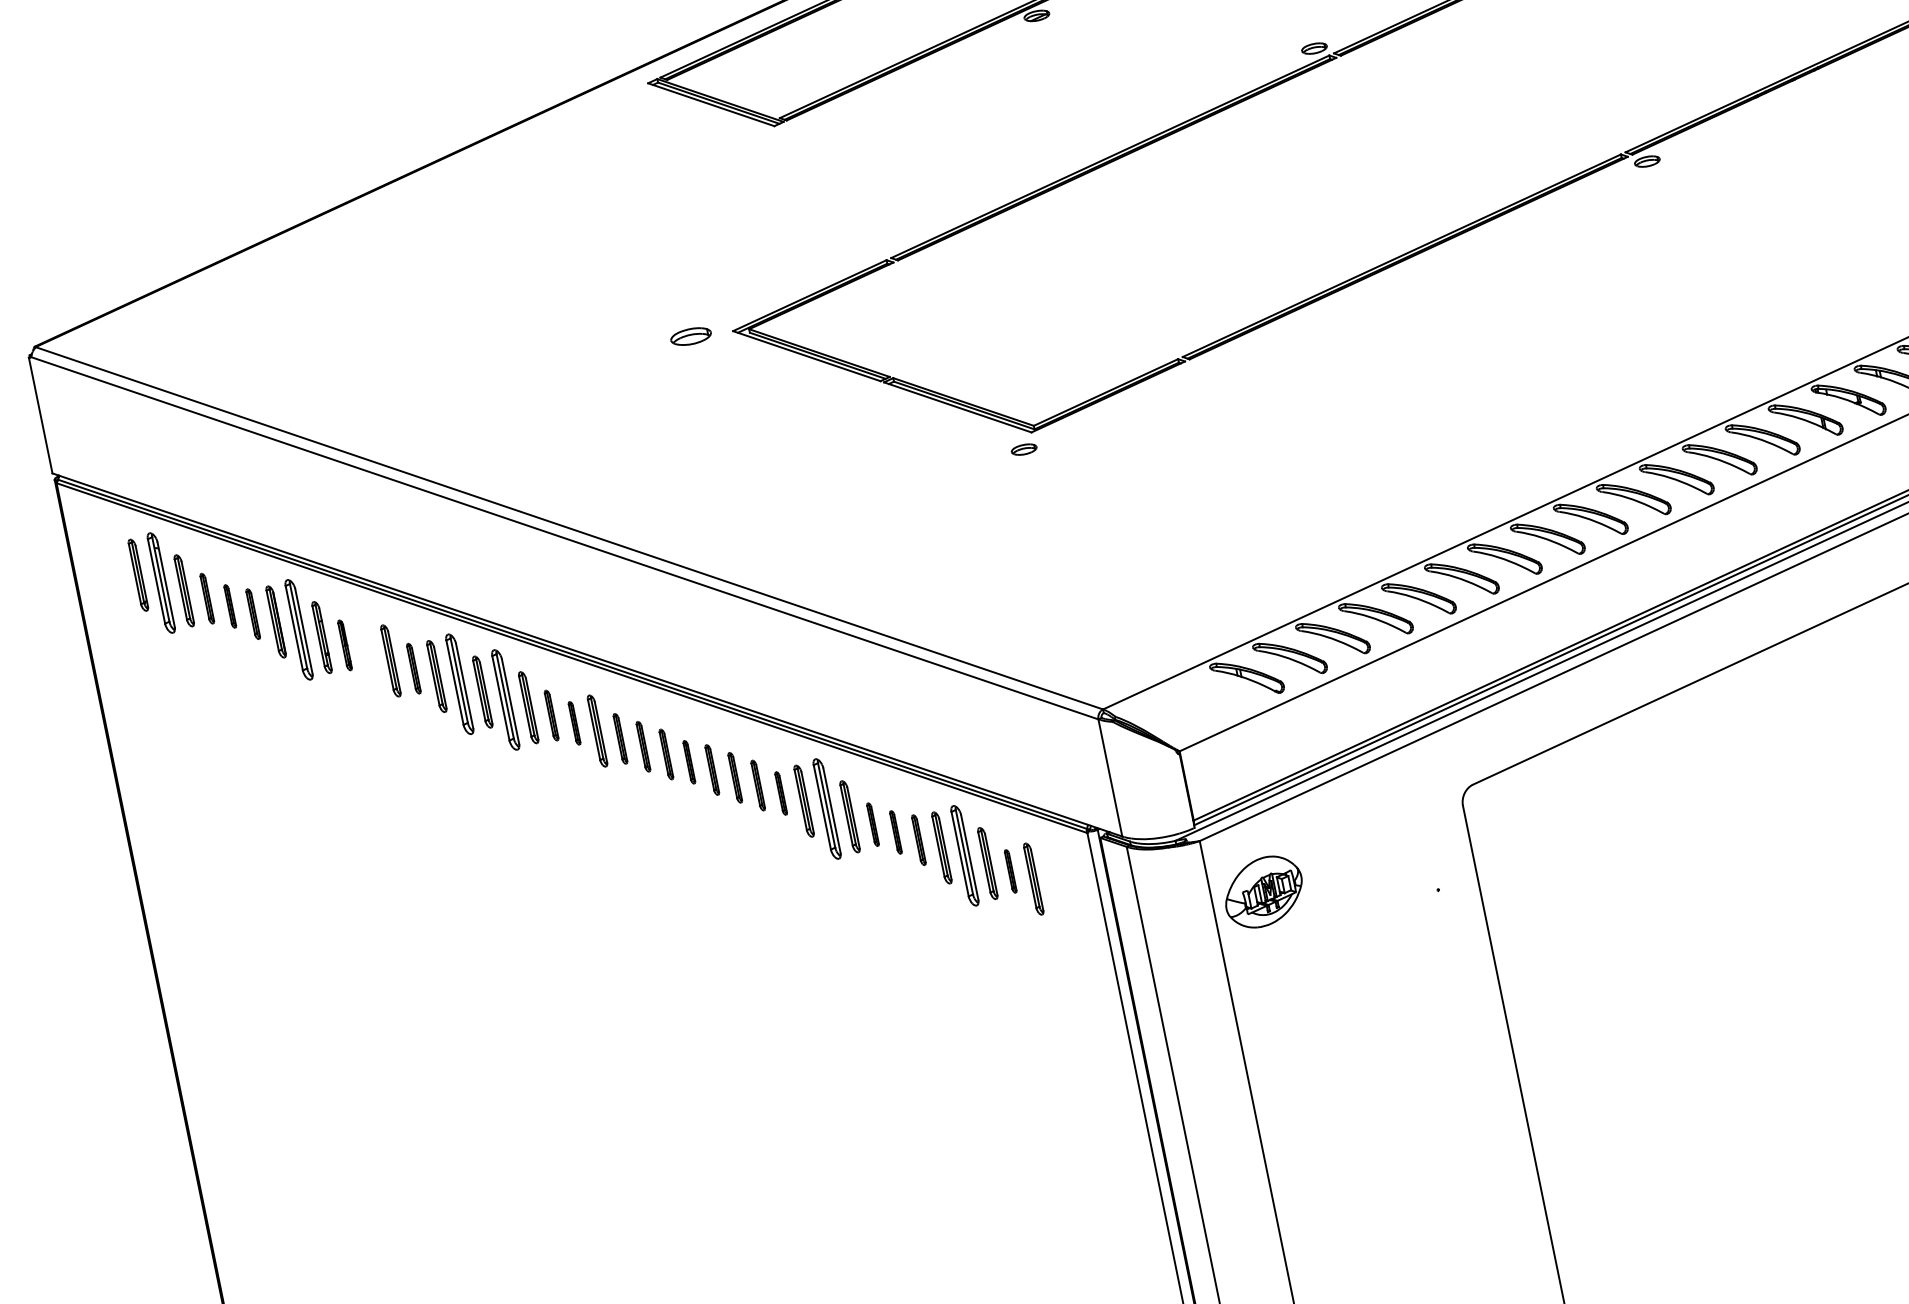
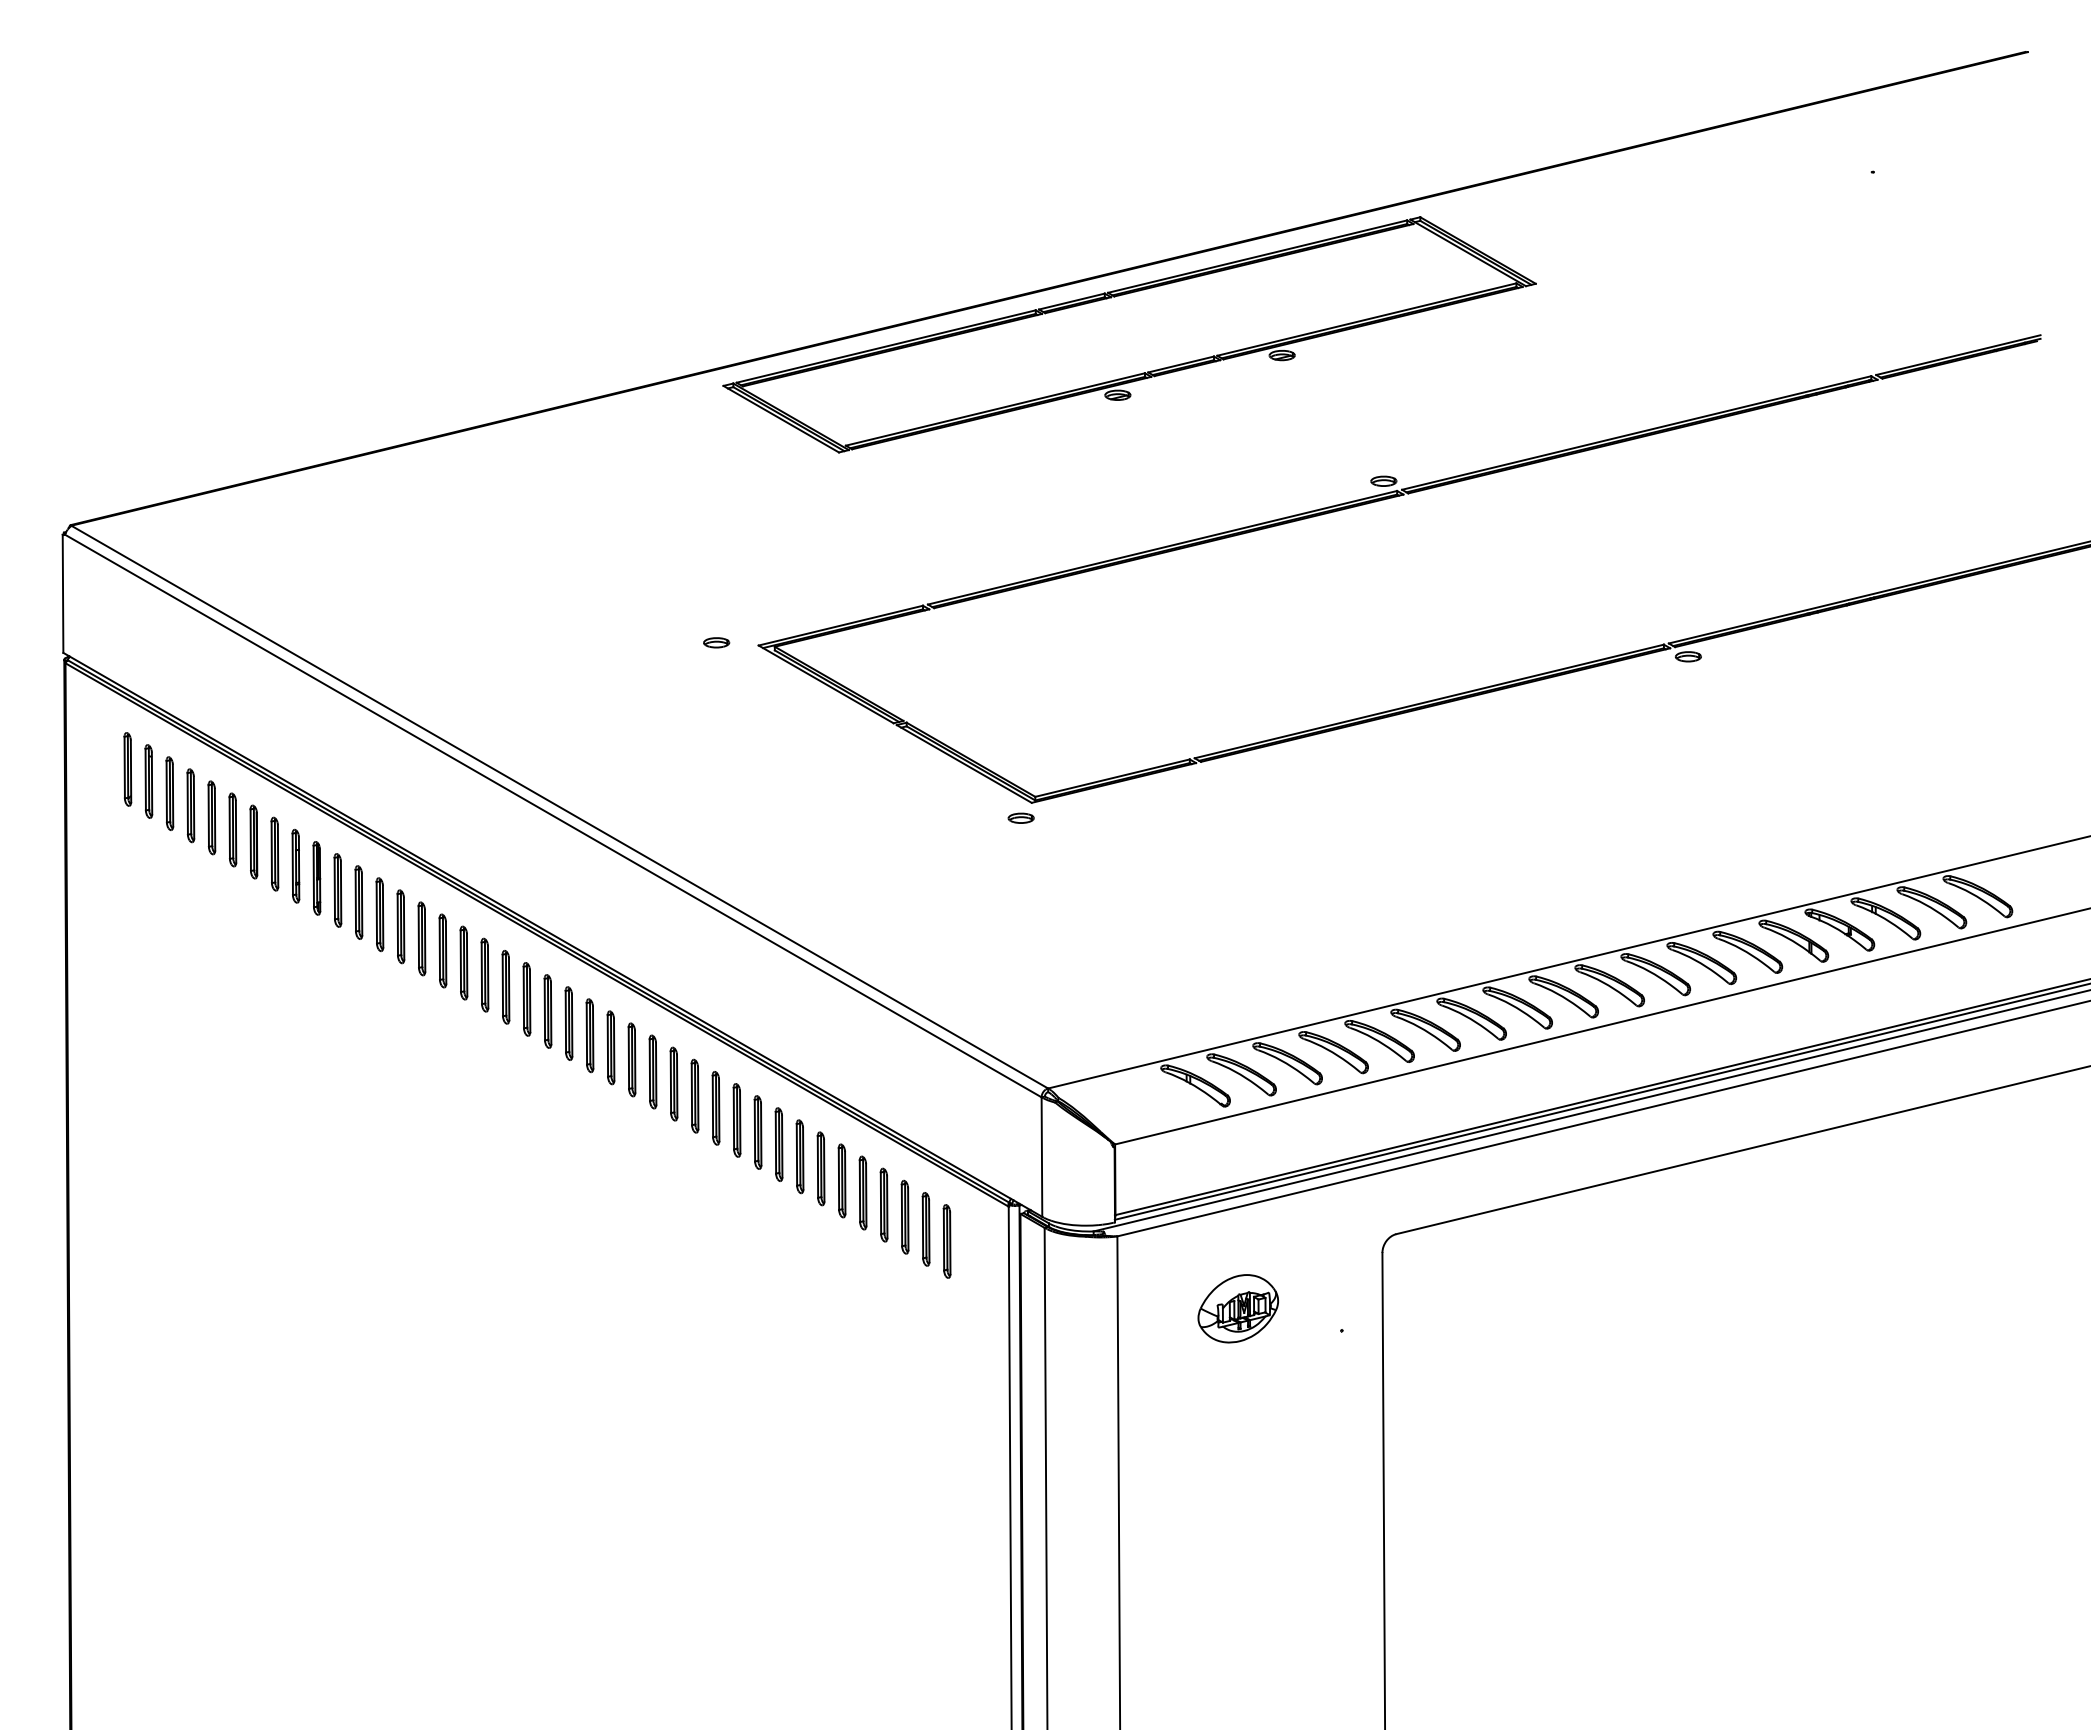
part: (691, 336) -> (716, 642), size x0.62
part: (160, 583) -> (148, 781), size x0.71
part: (206, 598) -> (190, 805), size x1.43
part: (229, 606) -> (211, 817), size x1.67
part: (252, 613) -> (232, 829), size x1.43
part: (298, 629) -> (274, 853), size x0.71
part: (344, 645) -> (316, 878), size x1.43
part: (367, 653) -> (337, 890), added
part: (413, 668) -> (379, 914), size x1.43
part: (459, 684) -> (421, 938), size x0.71
part: (505, 699) -> (463, 962), size x0.71
part: (551, 715) -> (505, 987), size x1.43
part: (574, 723) -> (526, 999), size x1.67
part: (619, 738) -> (568, 1023), size x1.43
part: (642, 746) -> (589, 1035), size x1.43
part: (665, 754) -> (610, 1047), size x1.43
part: (688, 761) -> (631, 1059), size x1.67
part: (711, 769) -> (652, 1071), size x1.43
part: (734, 777) -> (673, 1083), size x1.43
part: (757, 785) -> (694, 1095), size x1.43
part: (780, 793) -> (715, 1108), size x1.67
part: (826, 809) -> (757, 1132), size x0.71
part: (872, 824) -> (799, 1156), size x1.67
part: (895, 832) -> (820, 1168), size x1.67
part: (918, 839) -> (841, 1180), size x1.43
part: (964, 855) -> (883, 1204), size x0.71
part: (1010, 871) -> (925, 1229), size x1.67
part: (1262, 891) -> (1237, 1308), moved

